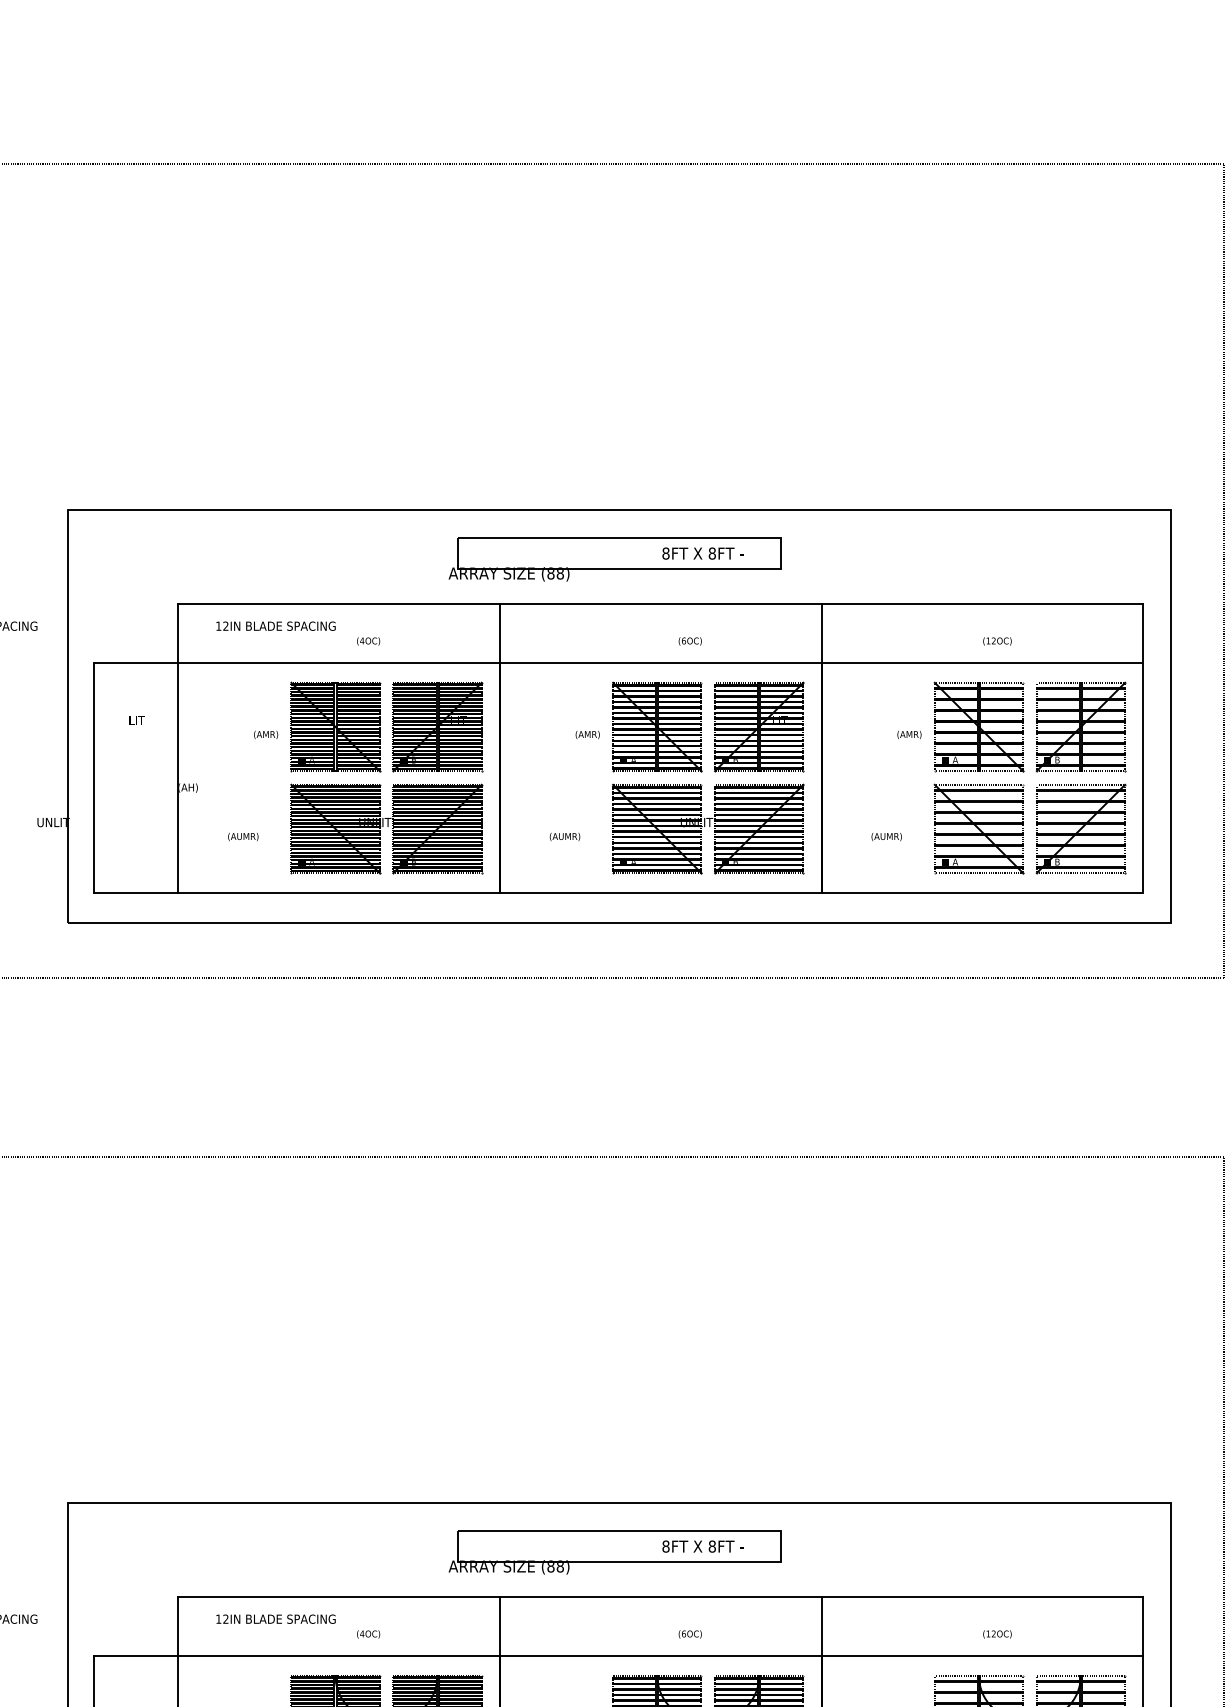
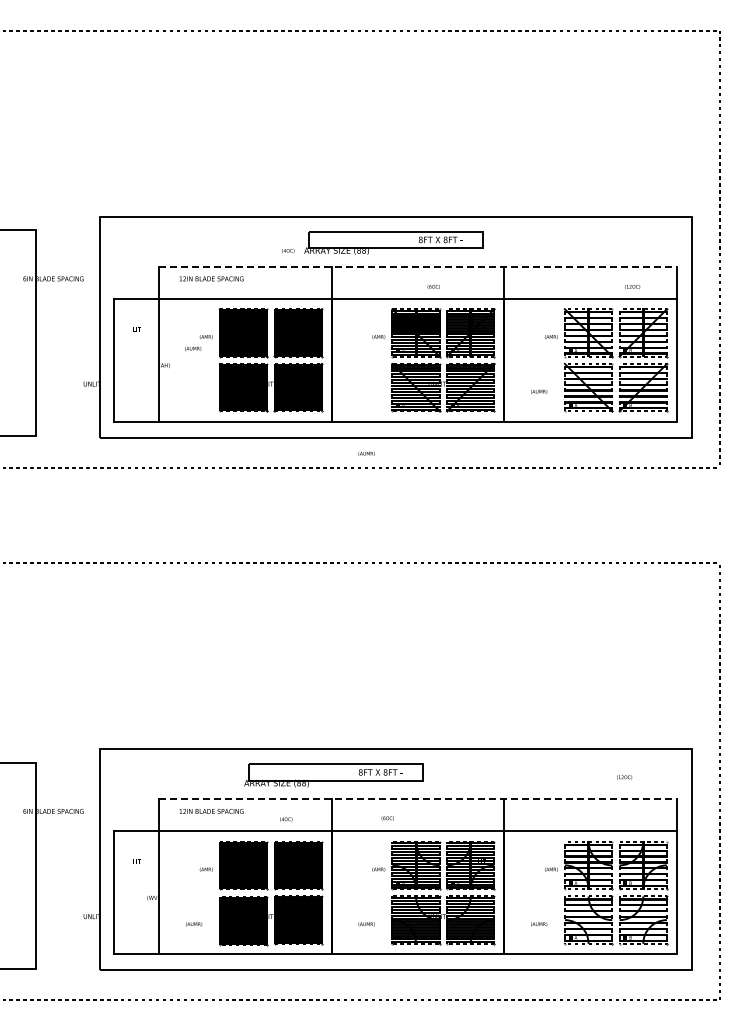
line: (659, 603) -> (417, 266), solid -> dashed
text: (369, 640) -> (288, 250), moved
text: (997, 640) -> (632, 286), moved
text: (244, 836) -> (193, 348), moved
text: (564, 836) -> (366, 453), moved
part: (615, 1552) -> (333, 775), moved
line: (659, 1597) -> (417, 799), solid -> dashed
text: (369, 1634) -> (286, 819), moved
text: (689, 1634) -> (387, 818), moved
text: (997, 1634) -> (624, 777), moved

